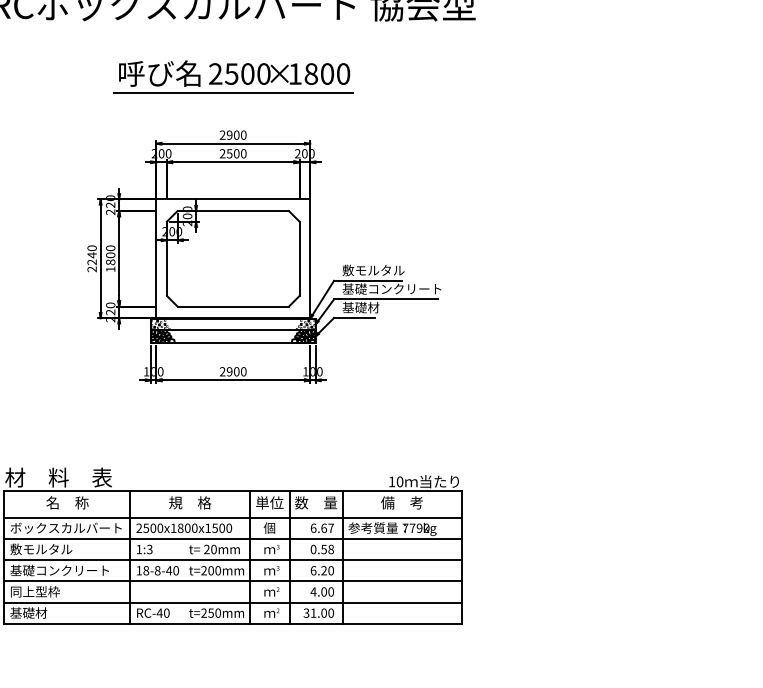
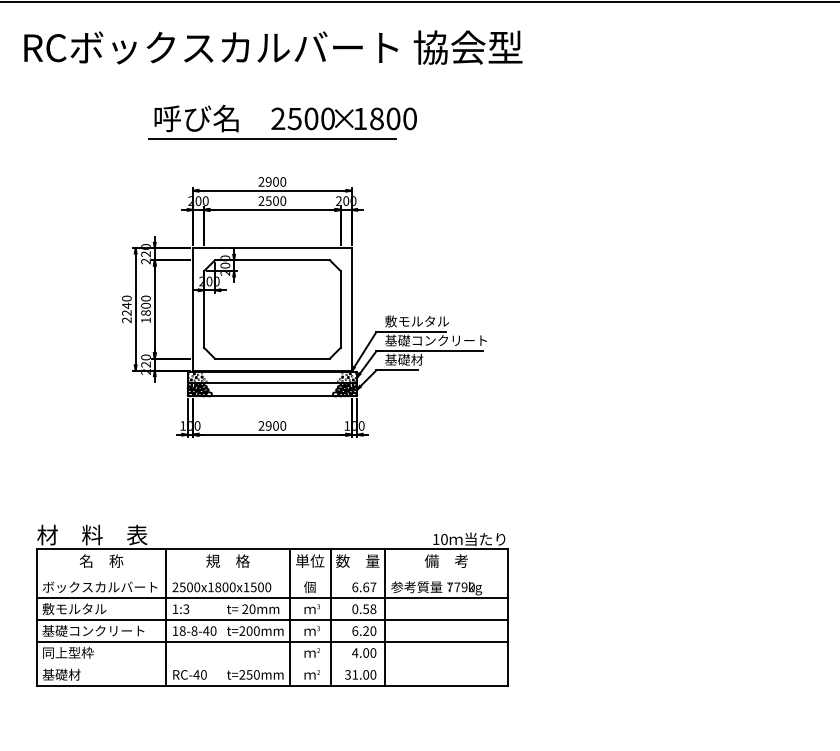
text: (278, 73) -> (343, 118), moved
line: (233, 517) -> (272, 576), removed
line: (233, 602) -> (272, 663), removed

